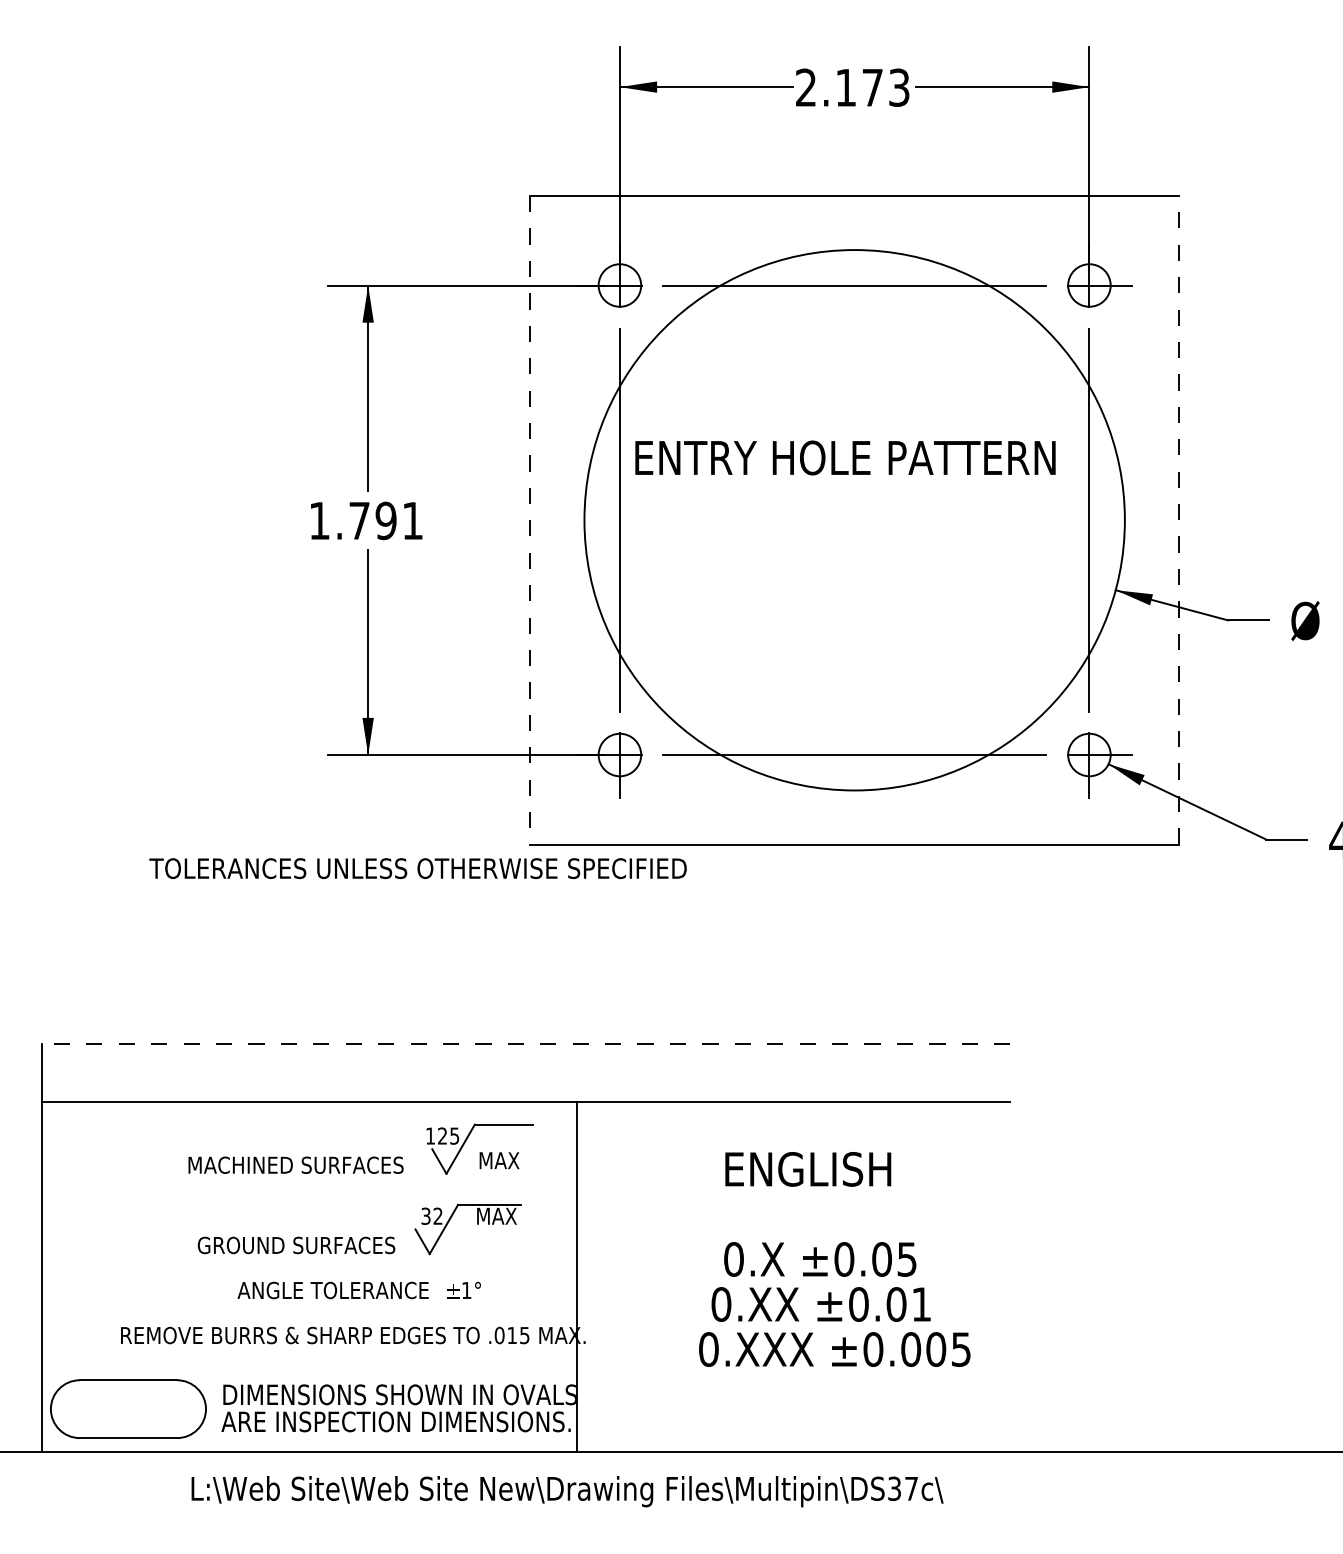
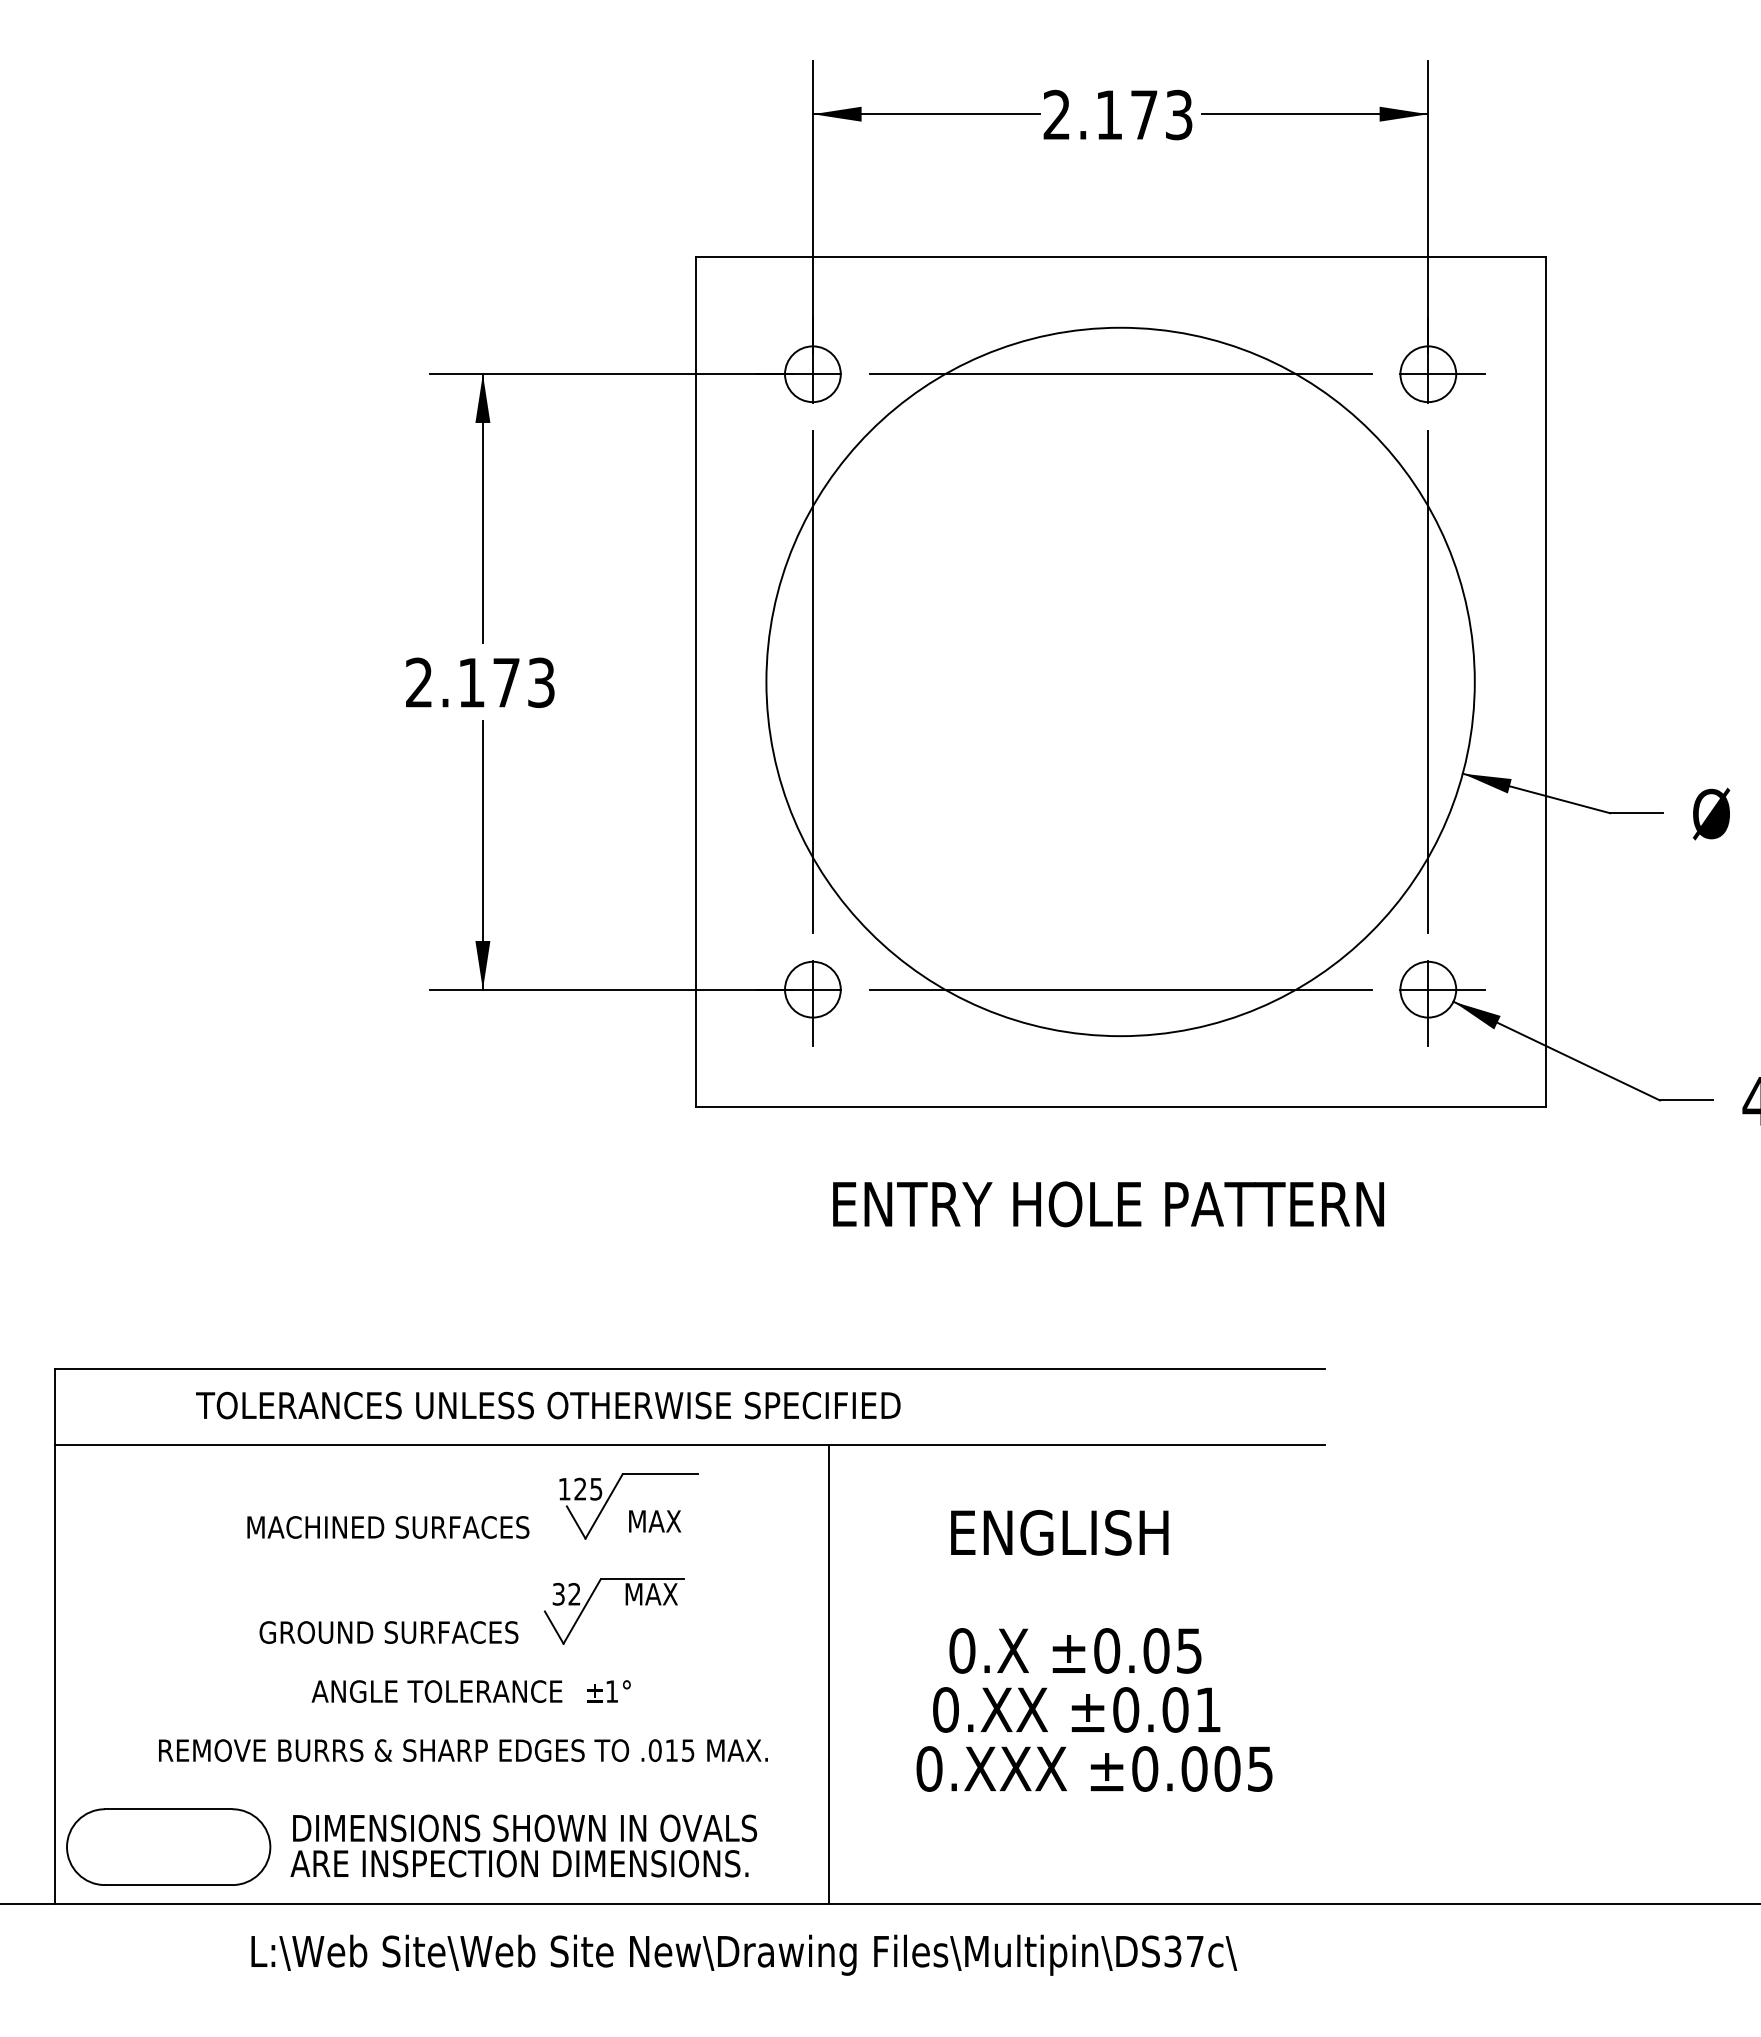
text: (845, 458) -> (1108, 1204), moved
line: (1178, 519) -> (1545, 681), dashed -> solid
text: (366, 520) -> (480, 682), 1.791 -> 2.173
line: (530, 520) -> (695, 682), dashed -> solid
text: (418, 868) -> (548, 1405), moved
line: (525, 1044) -> (689, 1368), dashed -> solid
line: (577, 1277) -> (829, 1674), moved

